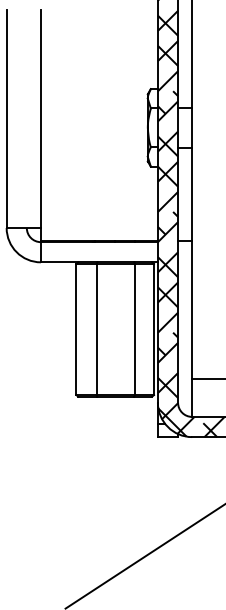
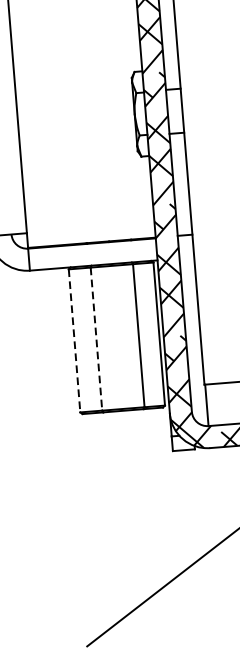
line: (76, 329) -> (74, 340), solid -> dashed
line: (96, 329) -> (96, 339), solid -> dashed

